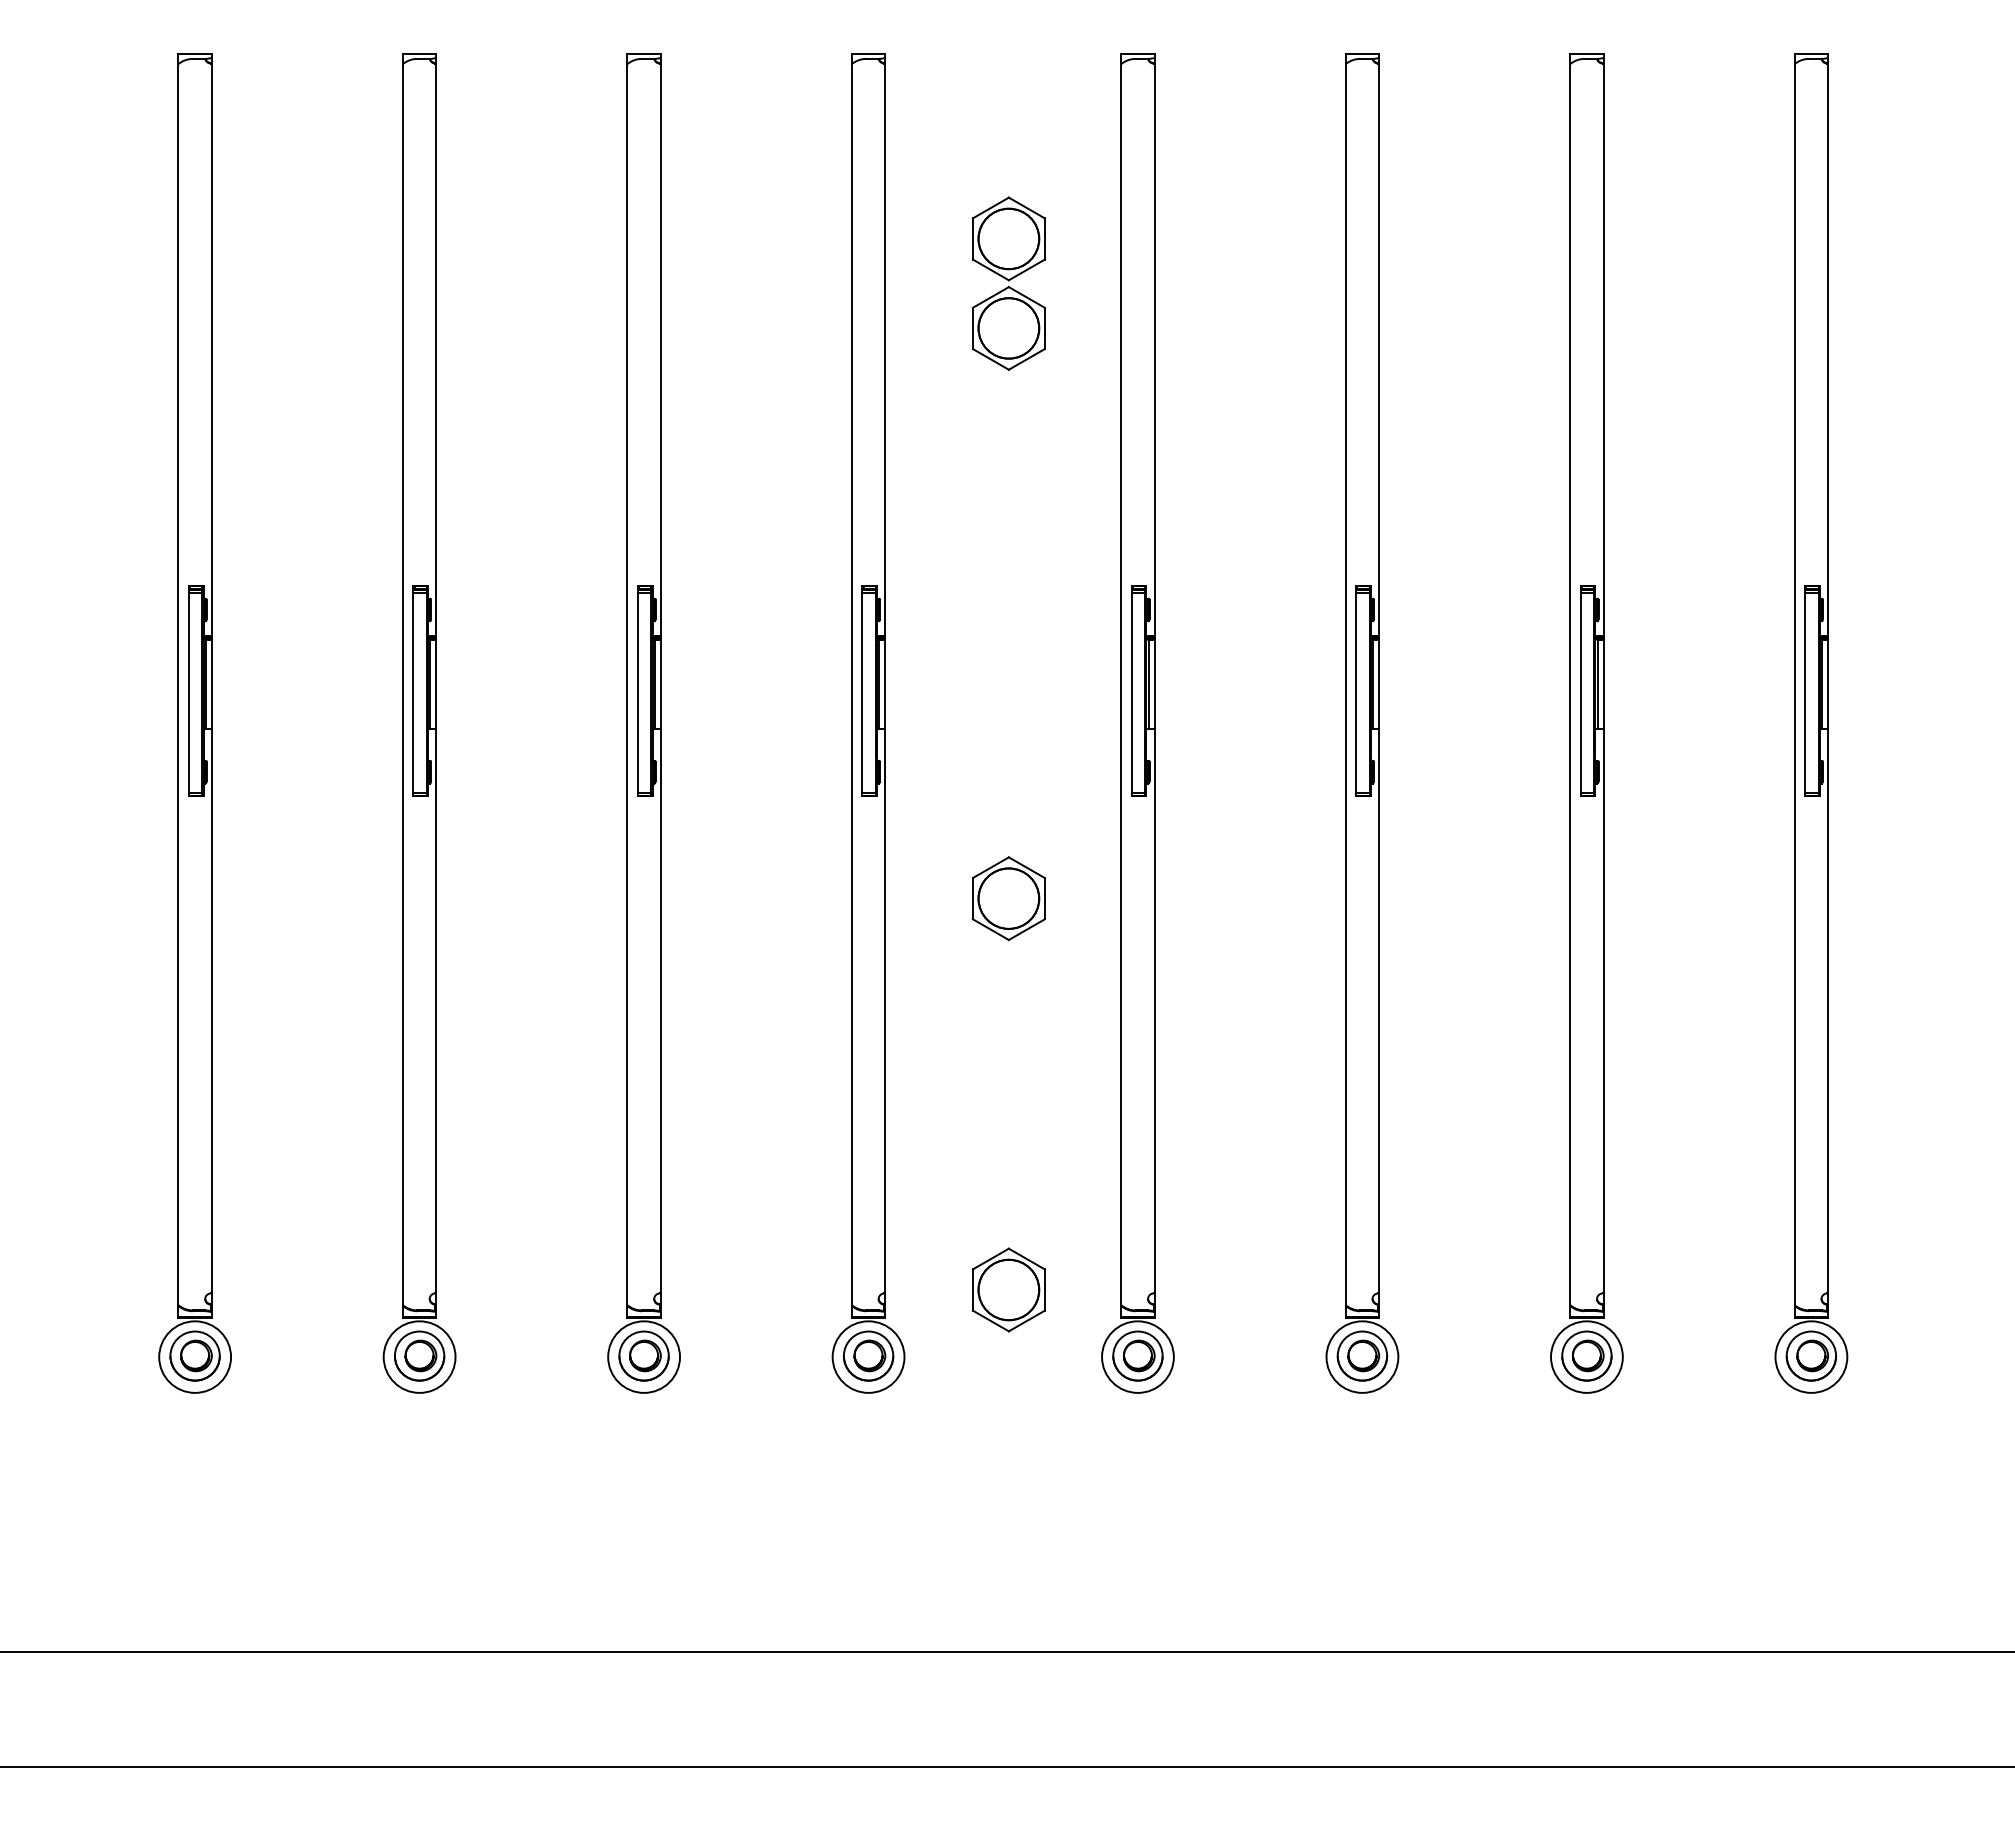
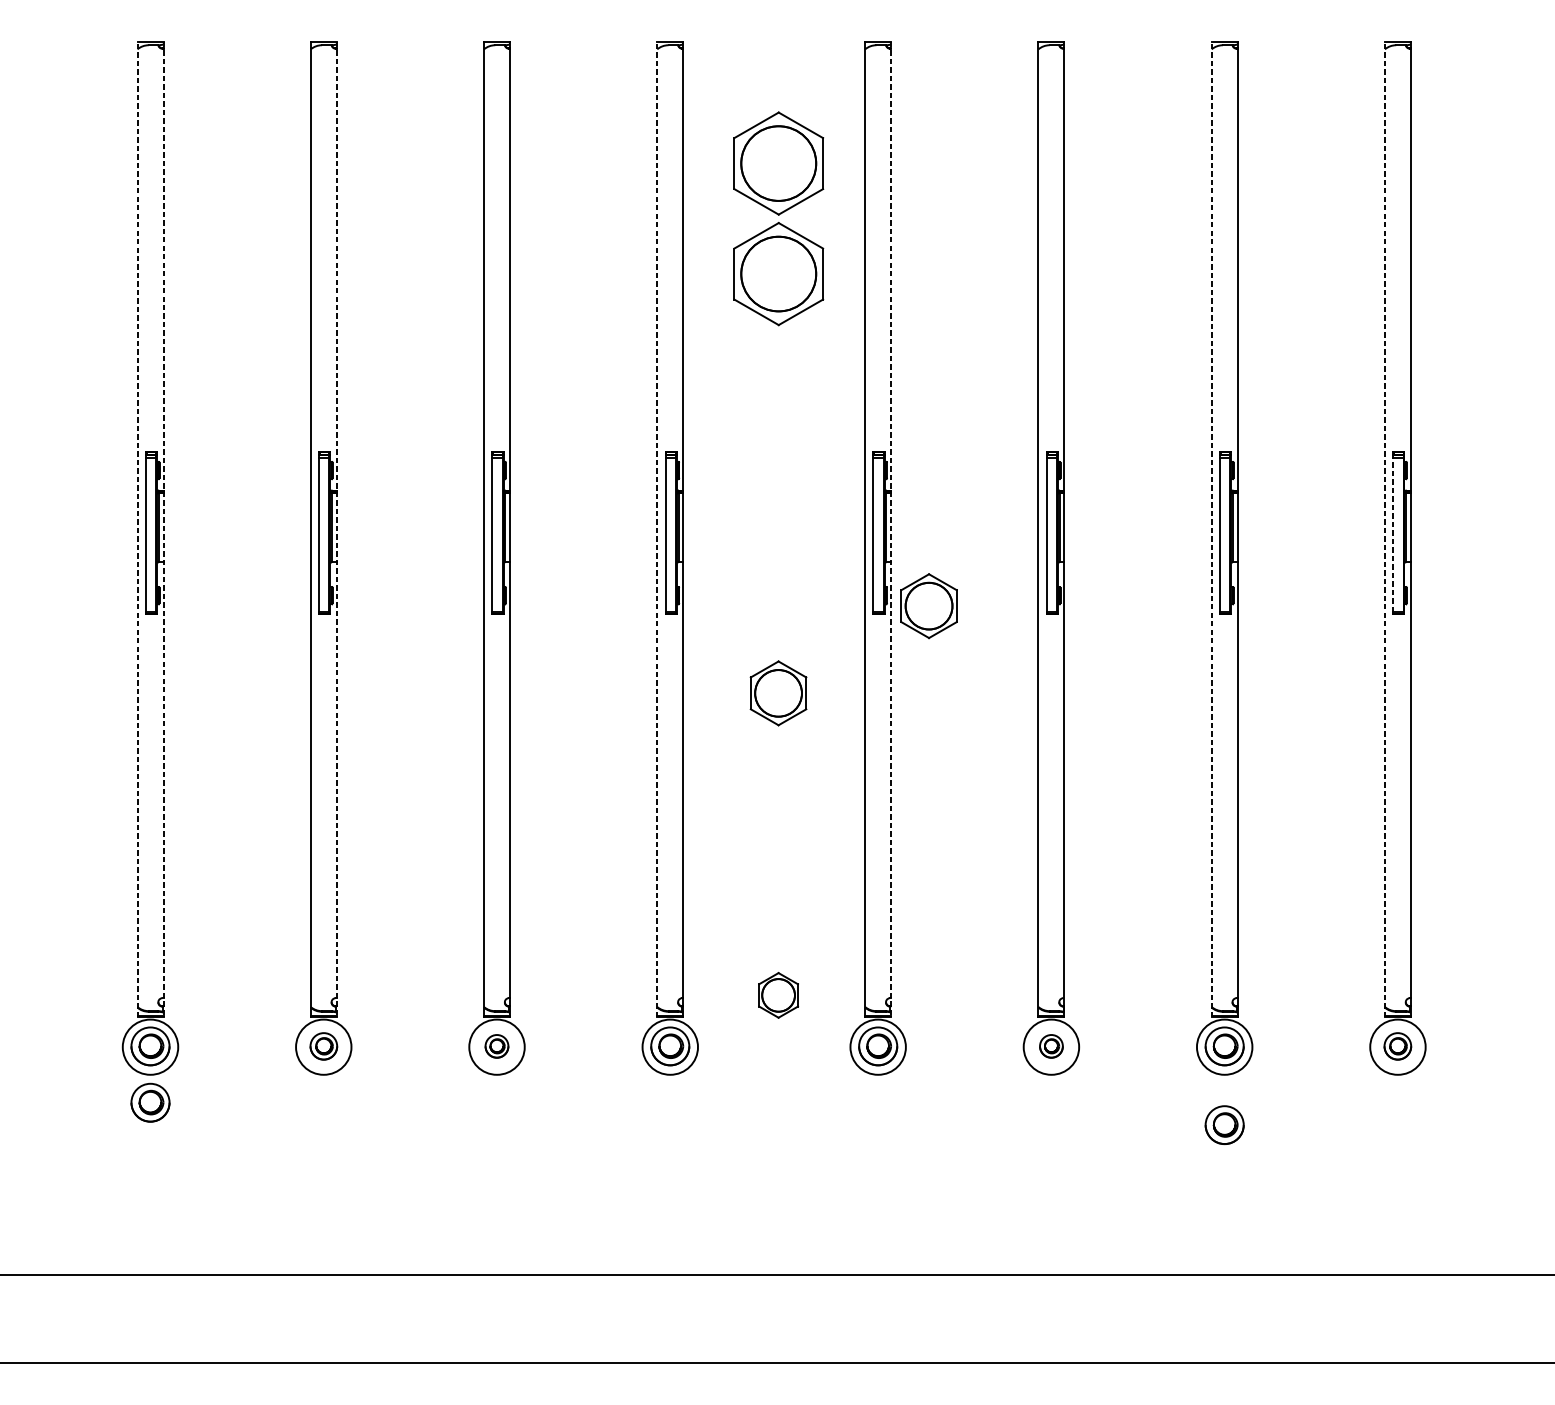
part: (1008, 283) -> (778, 218), size x1.6
line: (178, 686) -> (137, 529), solid -> dashed
line: (211, 686) -> (163, 529), solid -> dashed
line: (436, 686) -> (336, 529), solid -> dashed
line: (851, 686) -> (657, 529), solid -> dashed
line: (1154, 686) -> (890, 529), solid -> dashed
line: (1570, 686) -> (1212, 529), solid -> dashed
line: (1794, 686) -> (1384, 529), solid -> dashed
line: (1805, 692) -> (1393, 534), solid -> dashed
part: (1203, 785) -> (928, 606), added
part: (1008, 1289) -> (778, 995), size x0.7
part: (419, 1355) -> (323, 1045), size x0.7
part: (643, 1355) -> (496, 1045), size x0.6
part: (1362, 1355) -> (1051, 1045), size x0.6
part: (1810, 1355) -> (1397, 1045), size x0.7
part: (194, 1428) -> (150, 1102), added
part: (1586, 1457) -> (1224, 1124), added

